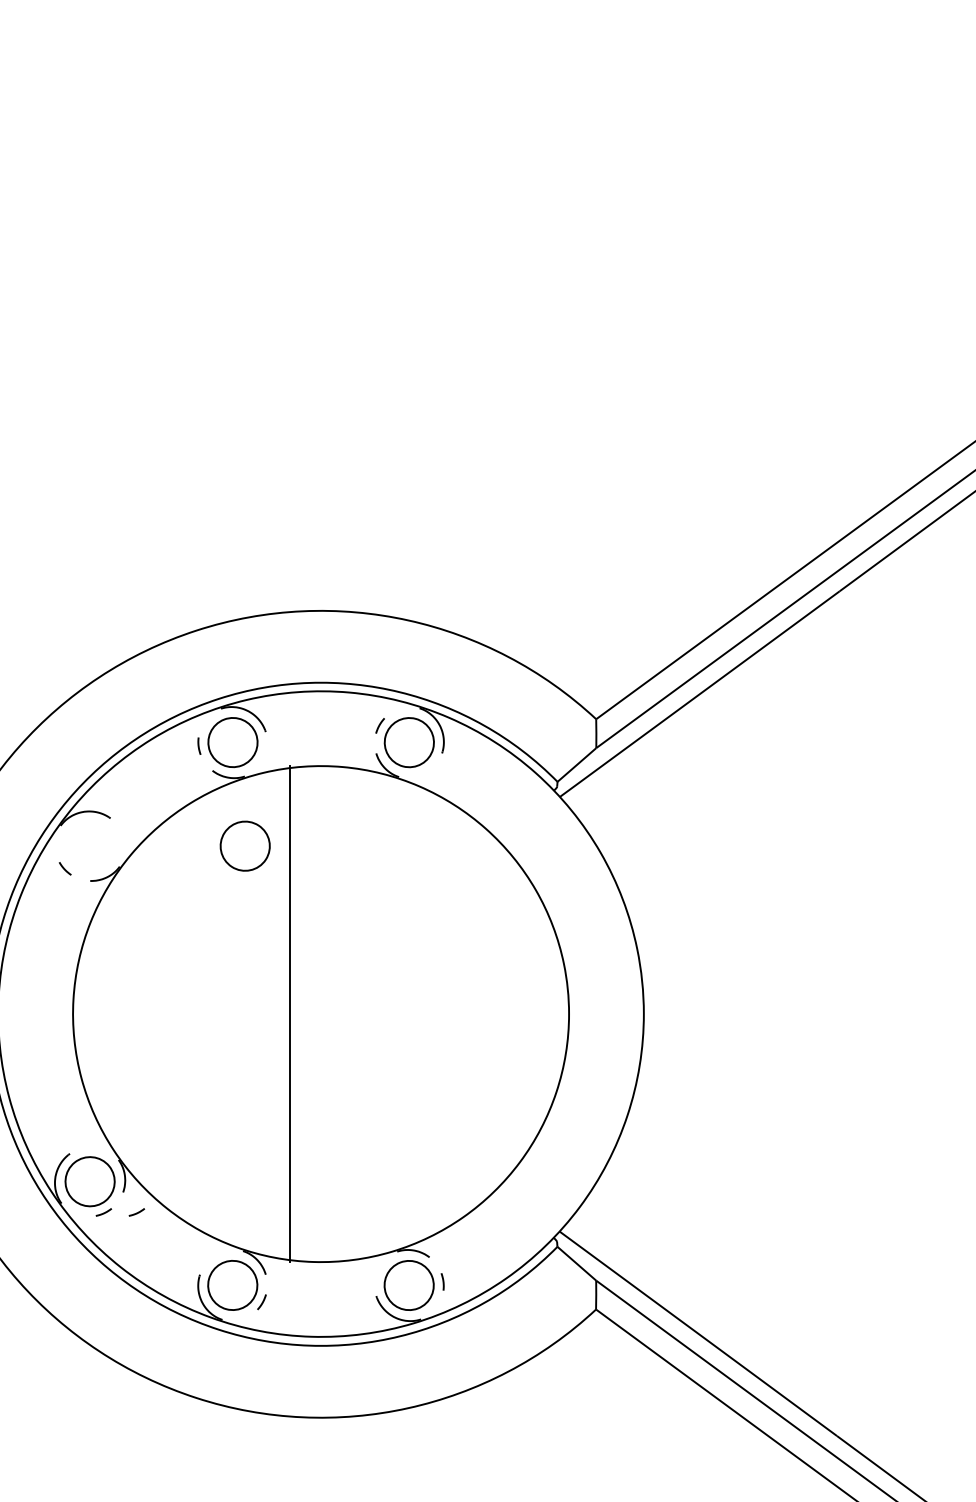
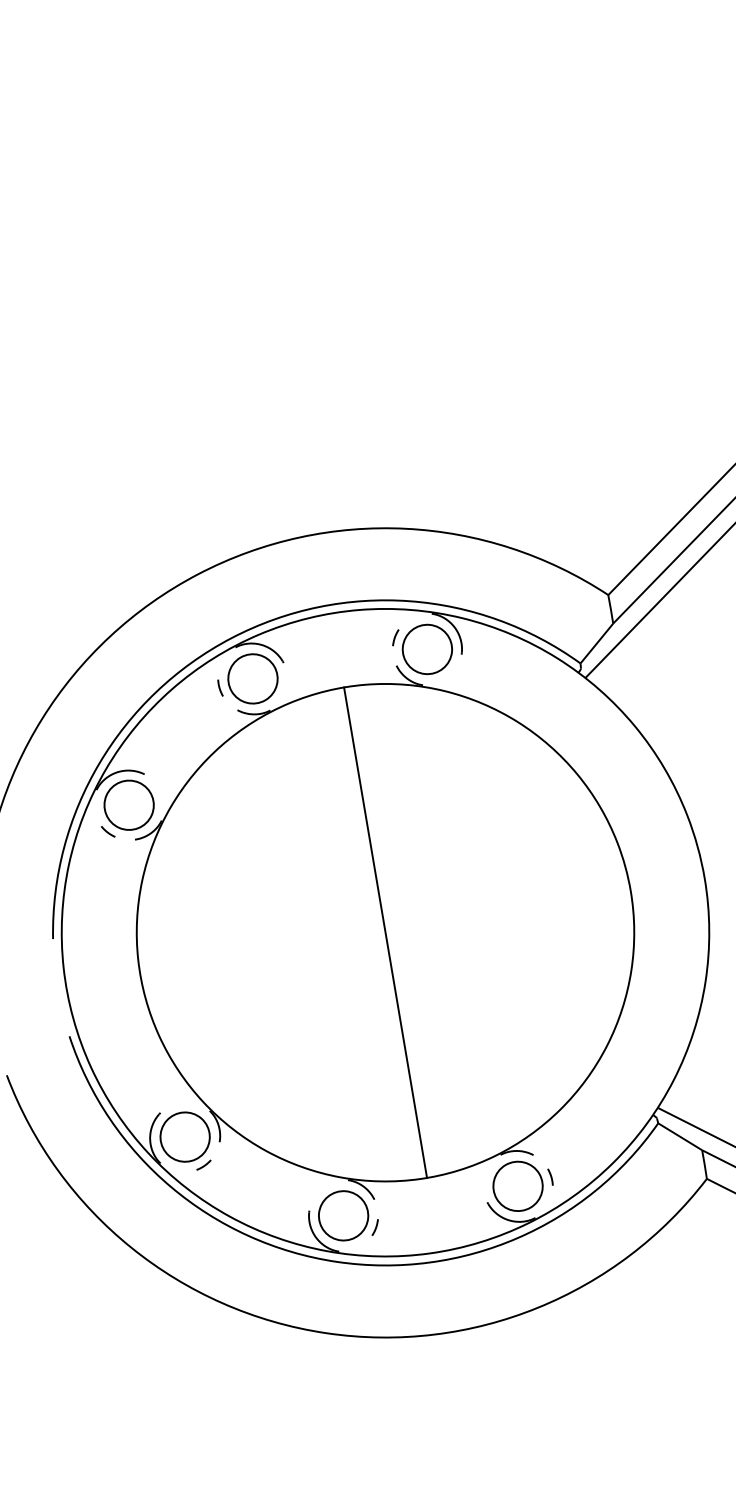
part: (244, 845) -> (128, 804), moved
line: (290, 1014) -> (386, 933), moved
curve: (136, 1212) -> (236, 1159), removed

